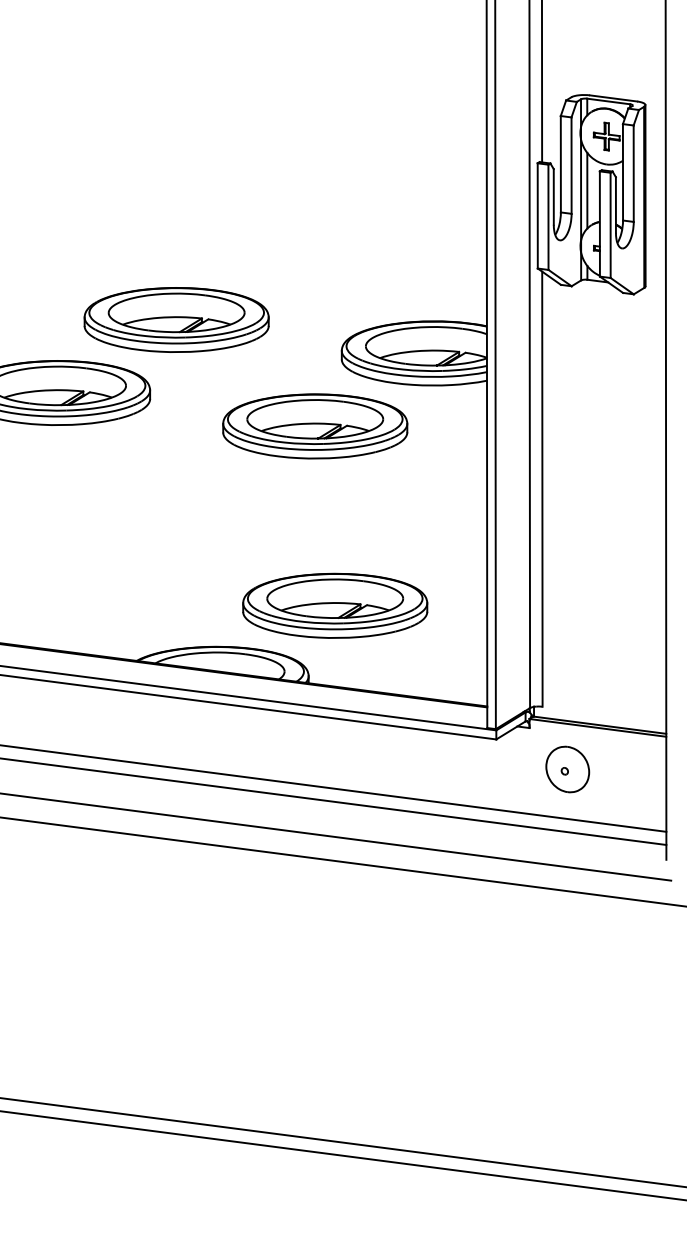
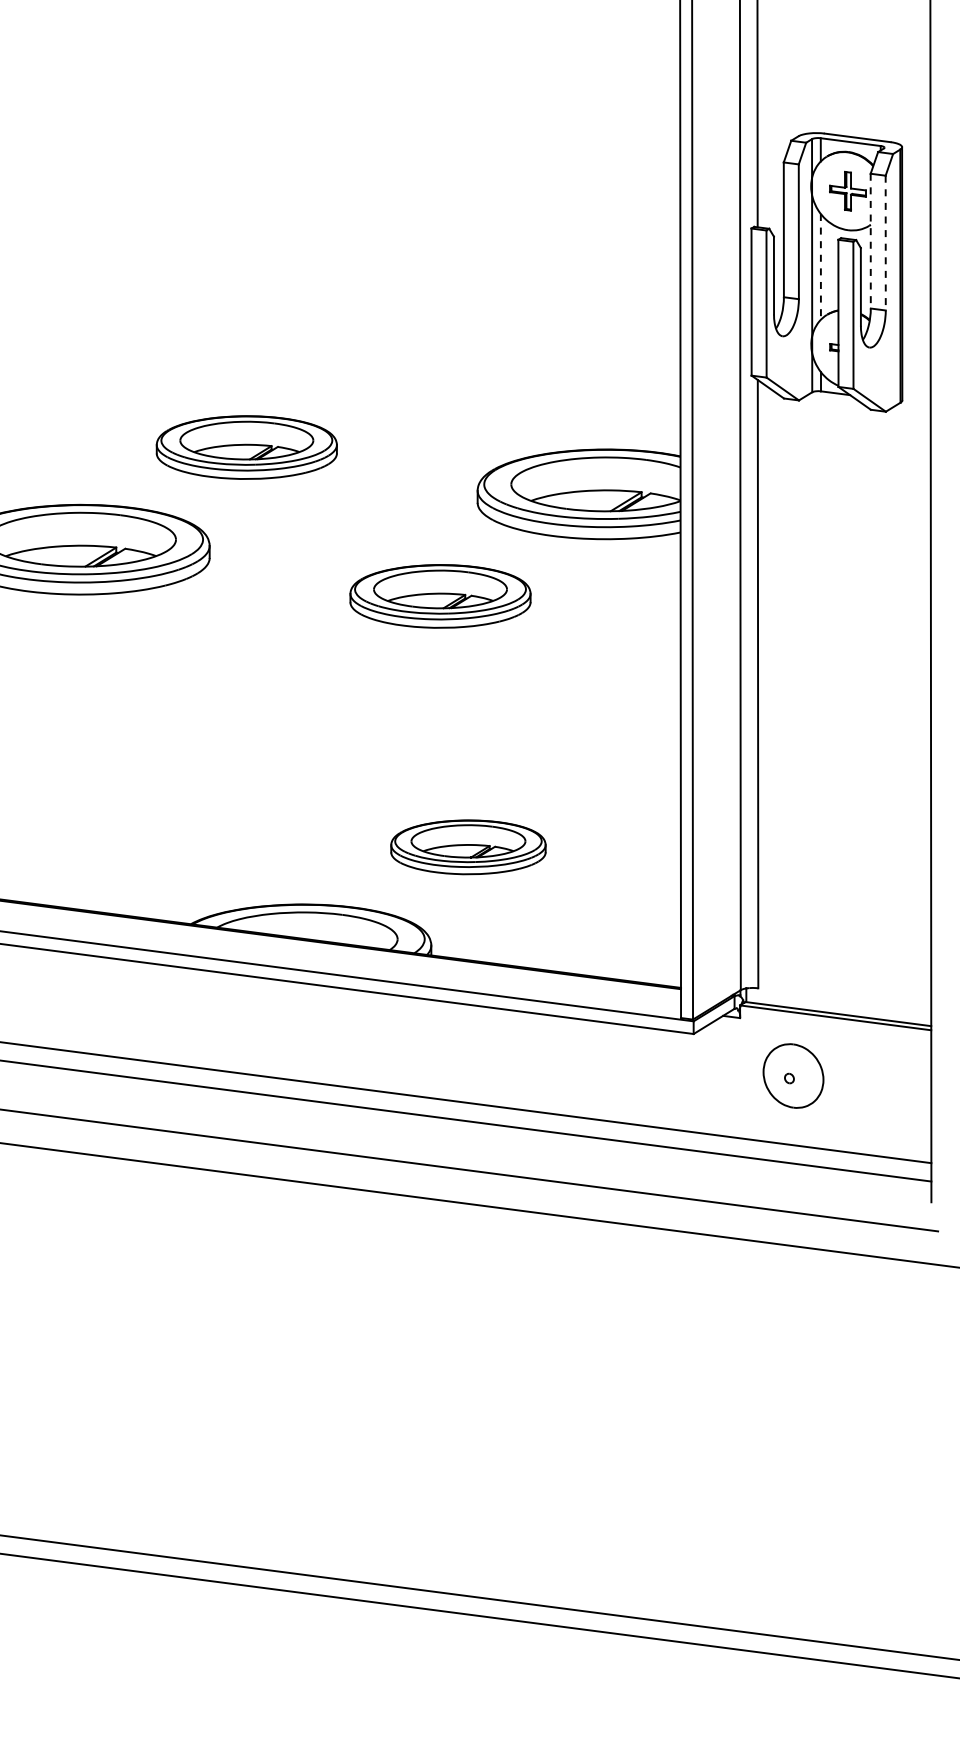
line: (622, 172) -> (870, 241), solid -> dashed
line: (633, 174) -> (885, 243), solid -> dashed
line: (587, 190) -> (820, 266), solid -> dashed
part: (176, 319) -> (246, 447), size x0.7
part: (315, 426) -> (440, 596), size x0.7
part: (335, 606) -> (468, 847), size x0.6

